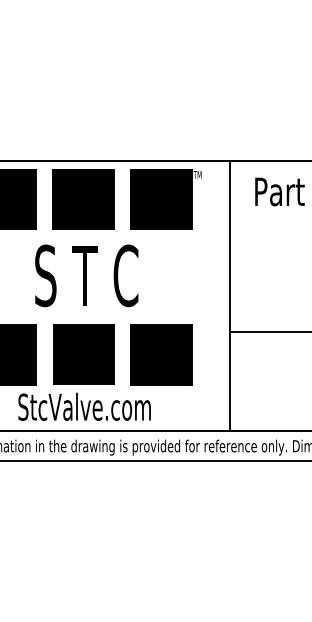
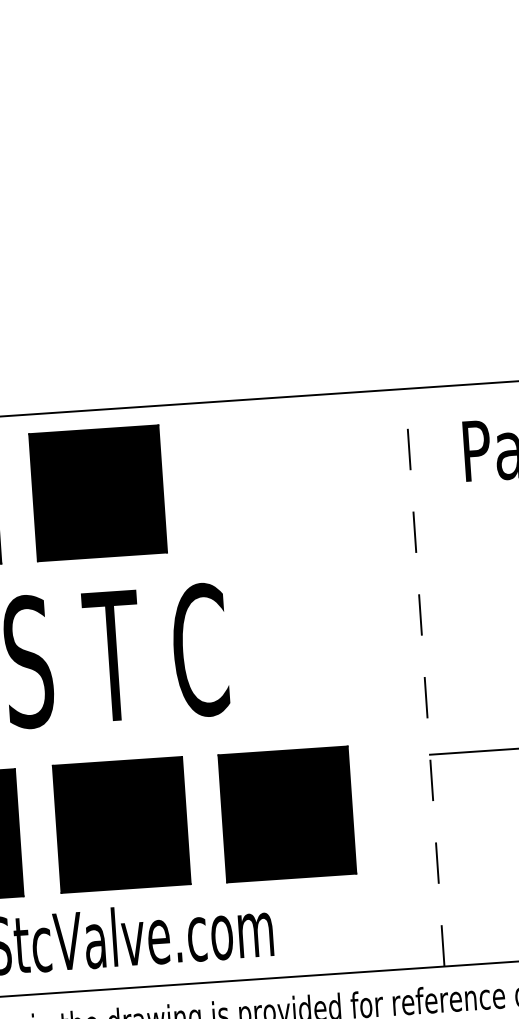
part: (165, 199) -> (273, 481), removed
line: (229, 295) -> (424, 677), solid -> dashed

